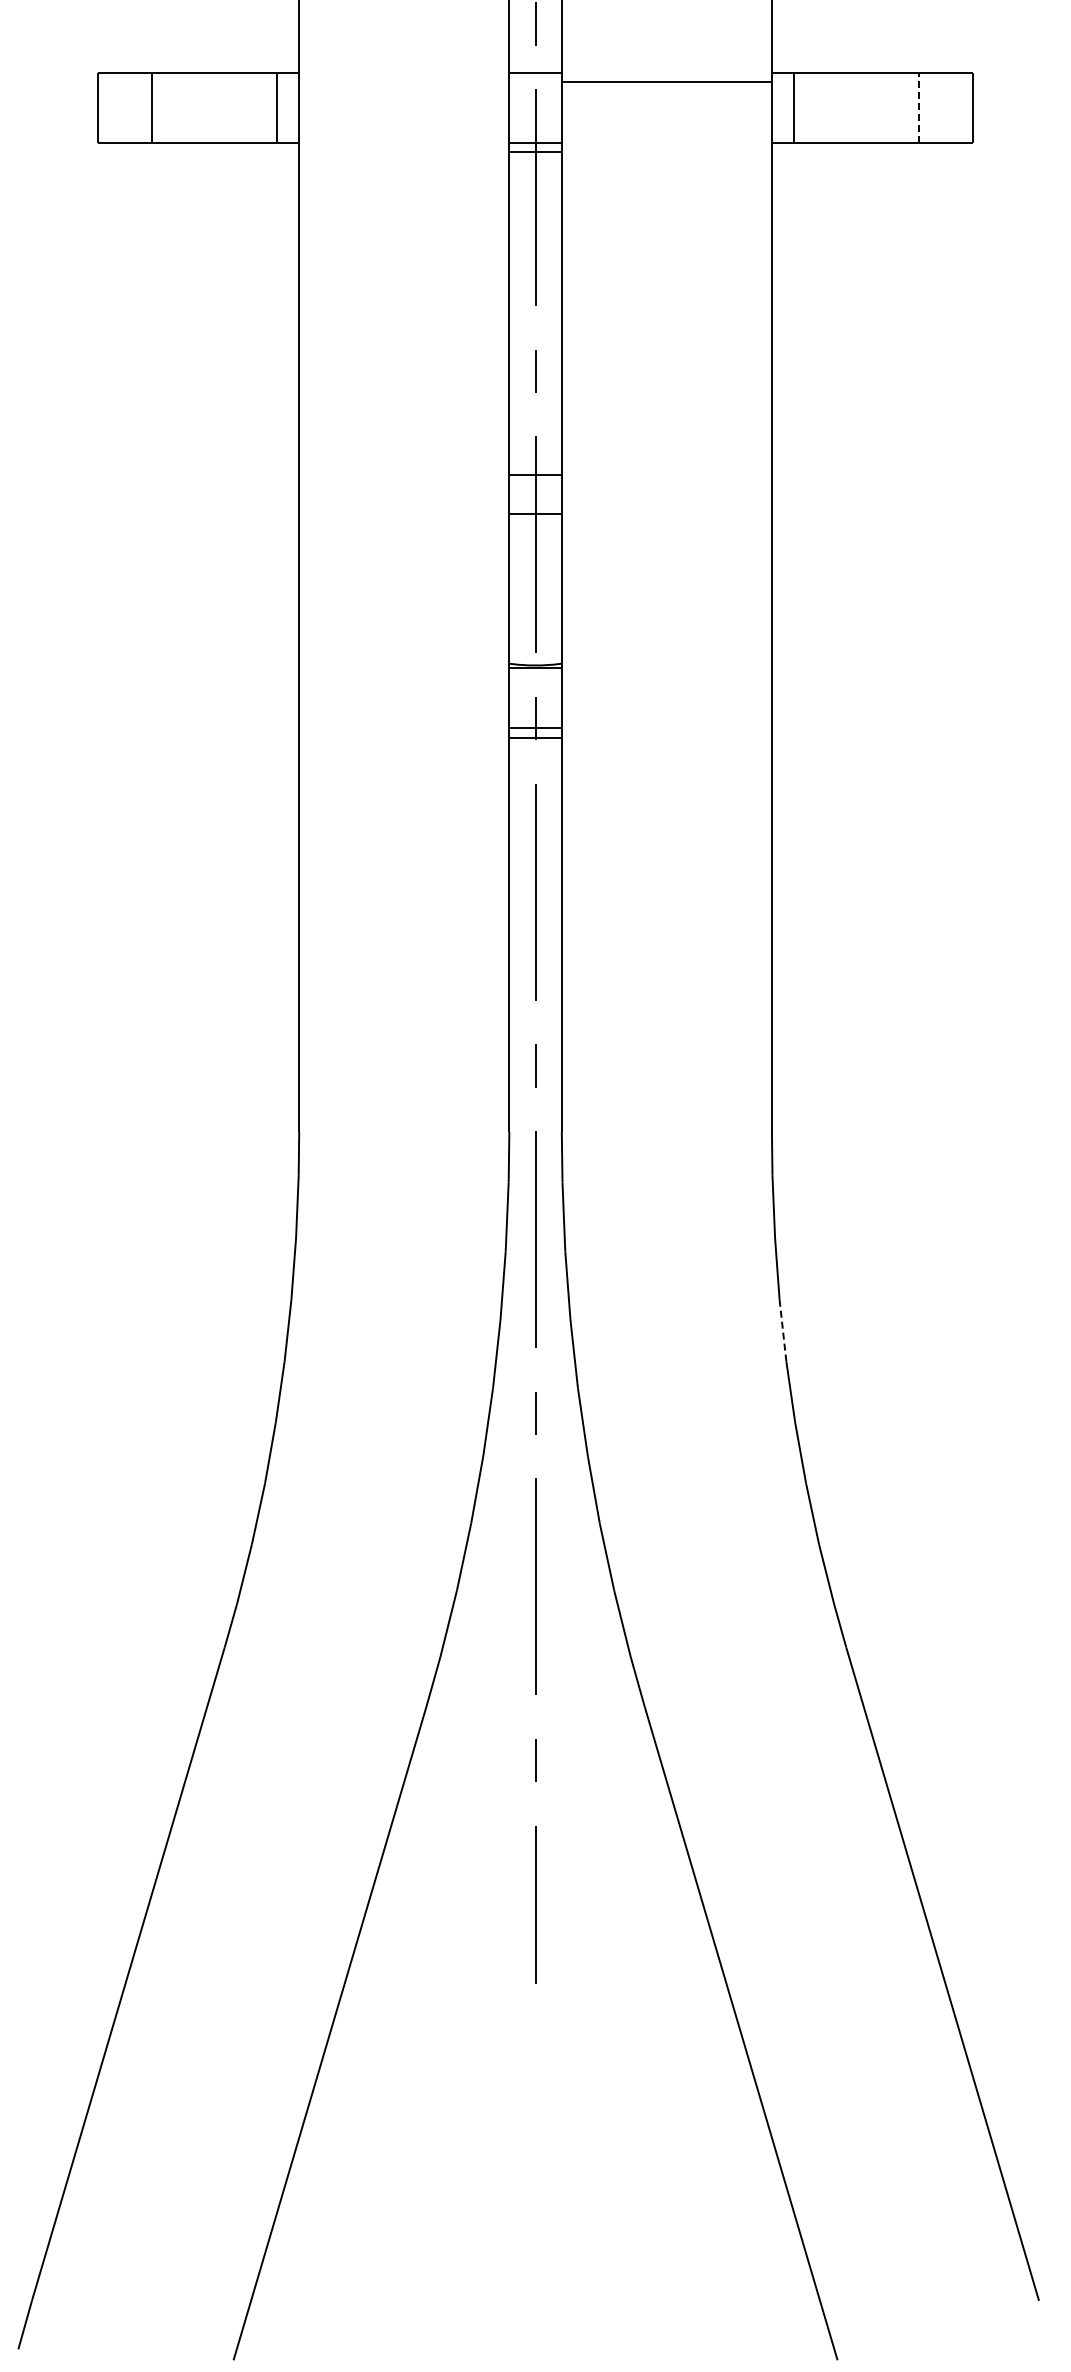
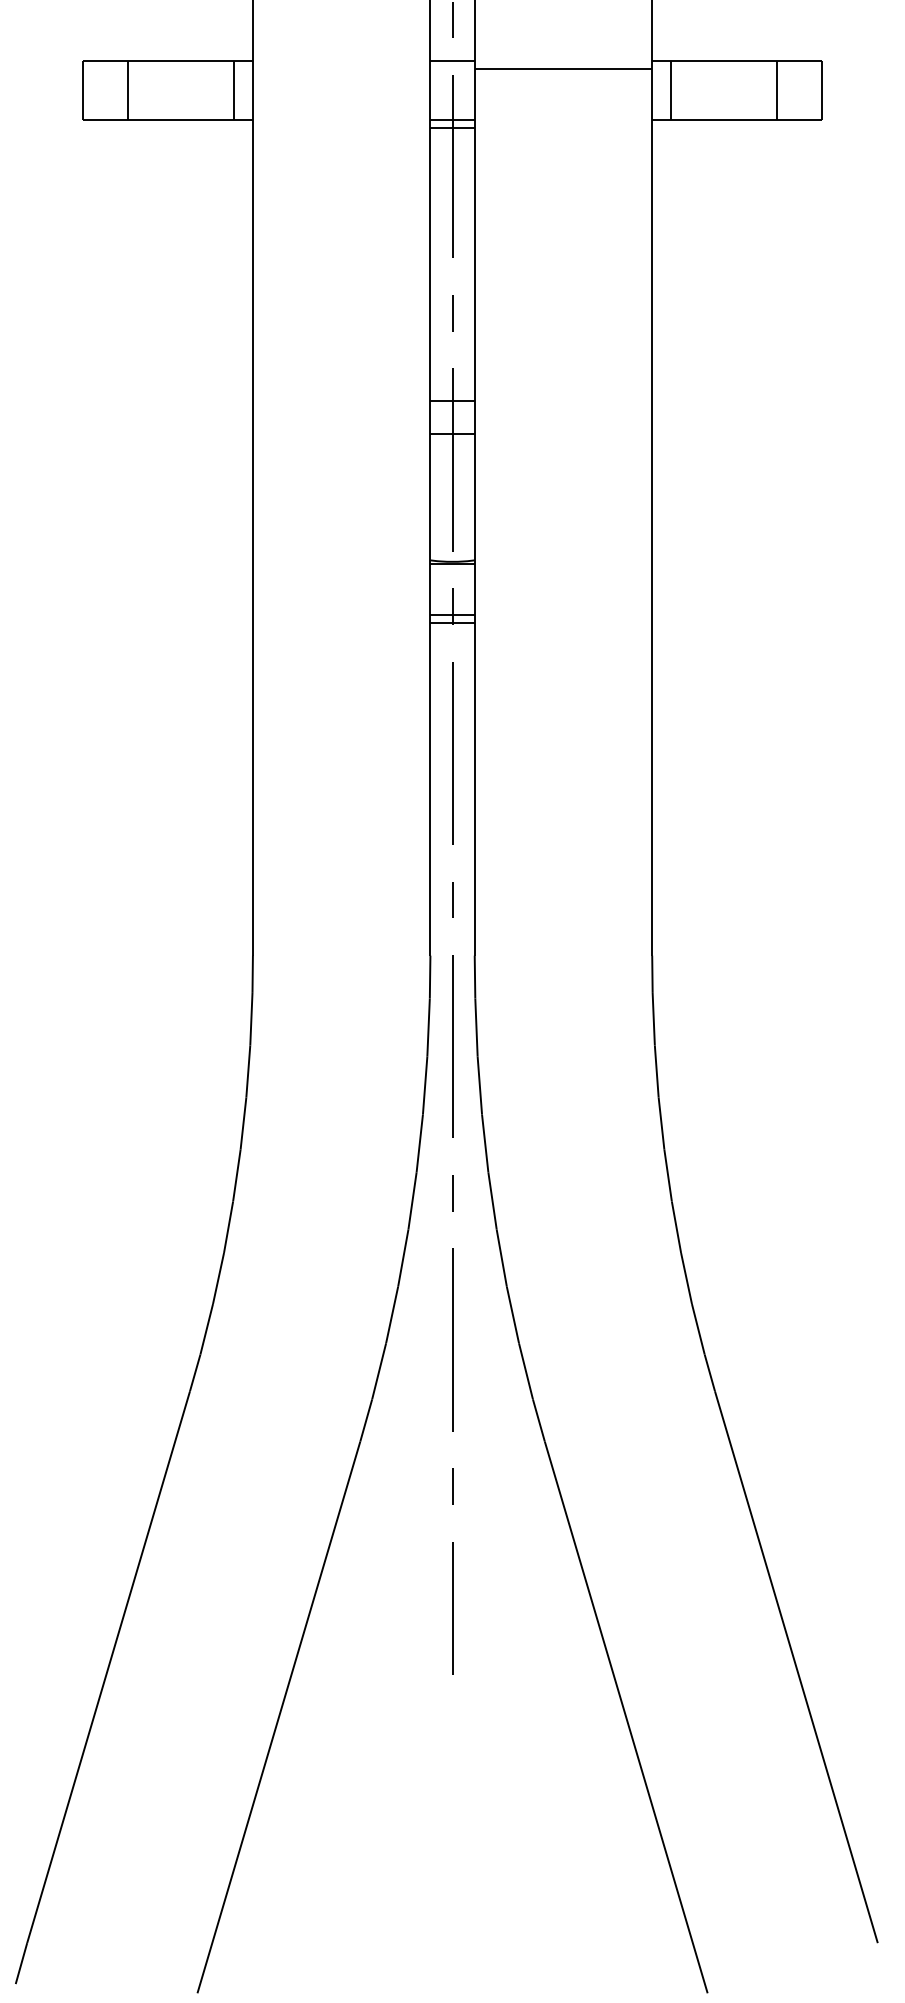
line: (919, 107) -> (776, 90), dashed -> solid
line: (782, 1330) -> (661, 1123), dashed -> solid

